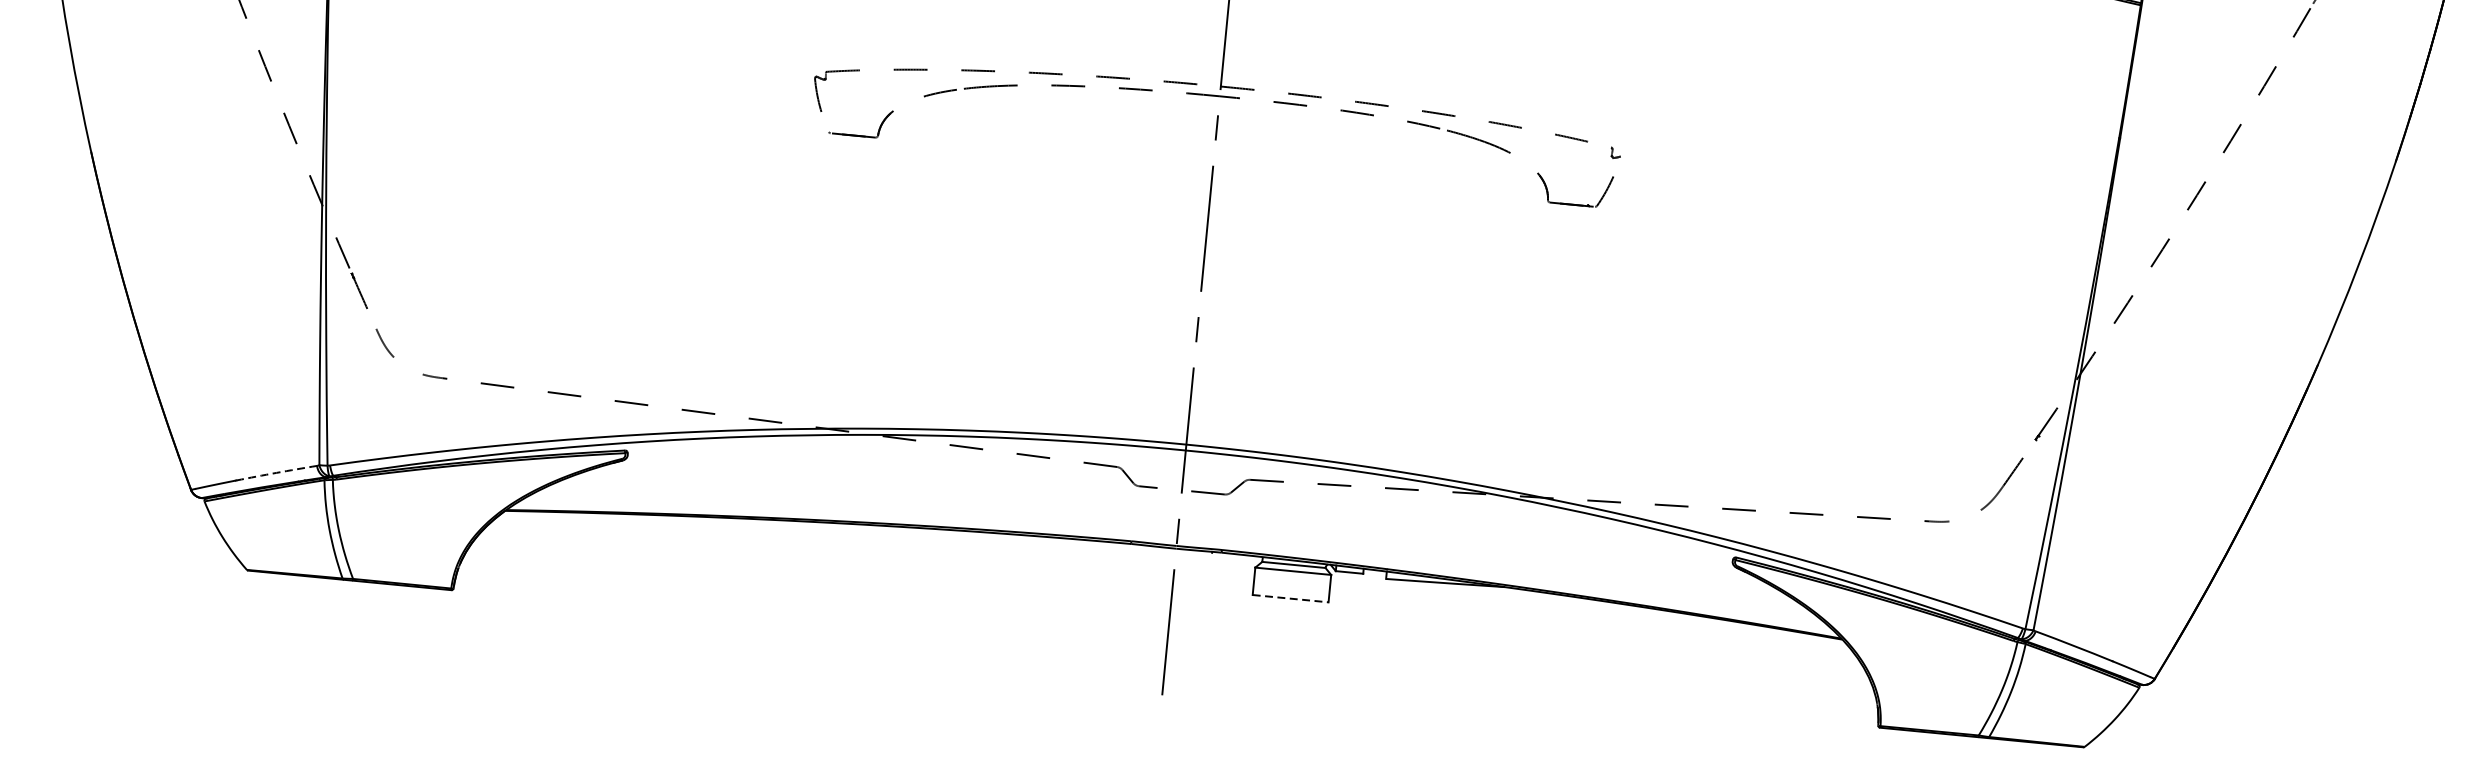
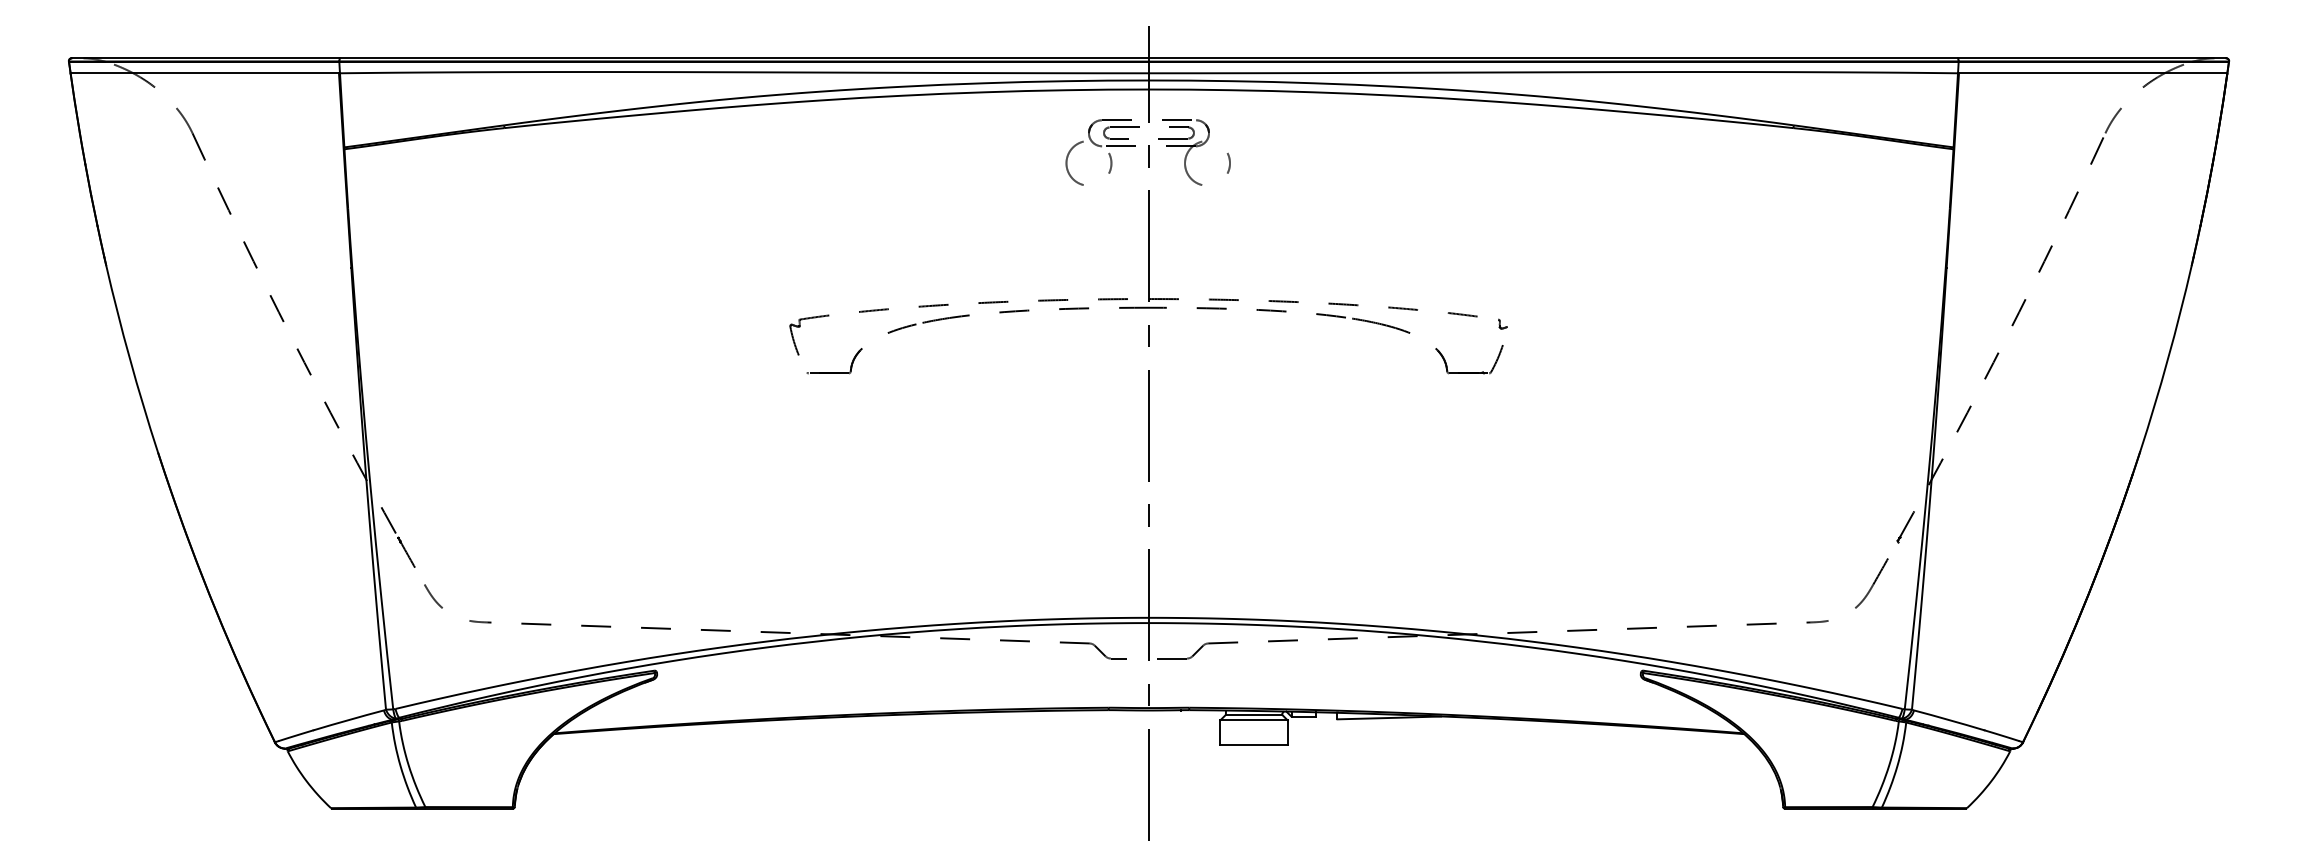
arc: (276, 473) -> (348, 720), dashed -> solid
line: (1291, 598) -> (1254, 744), dashed -> solid

